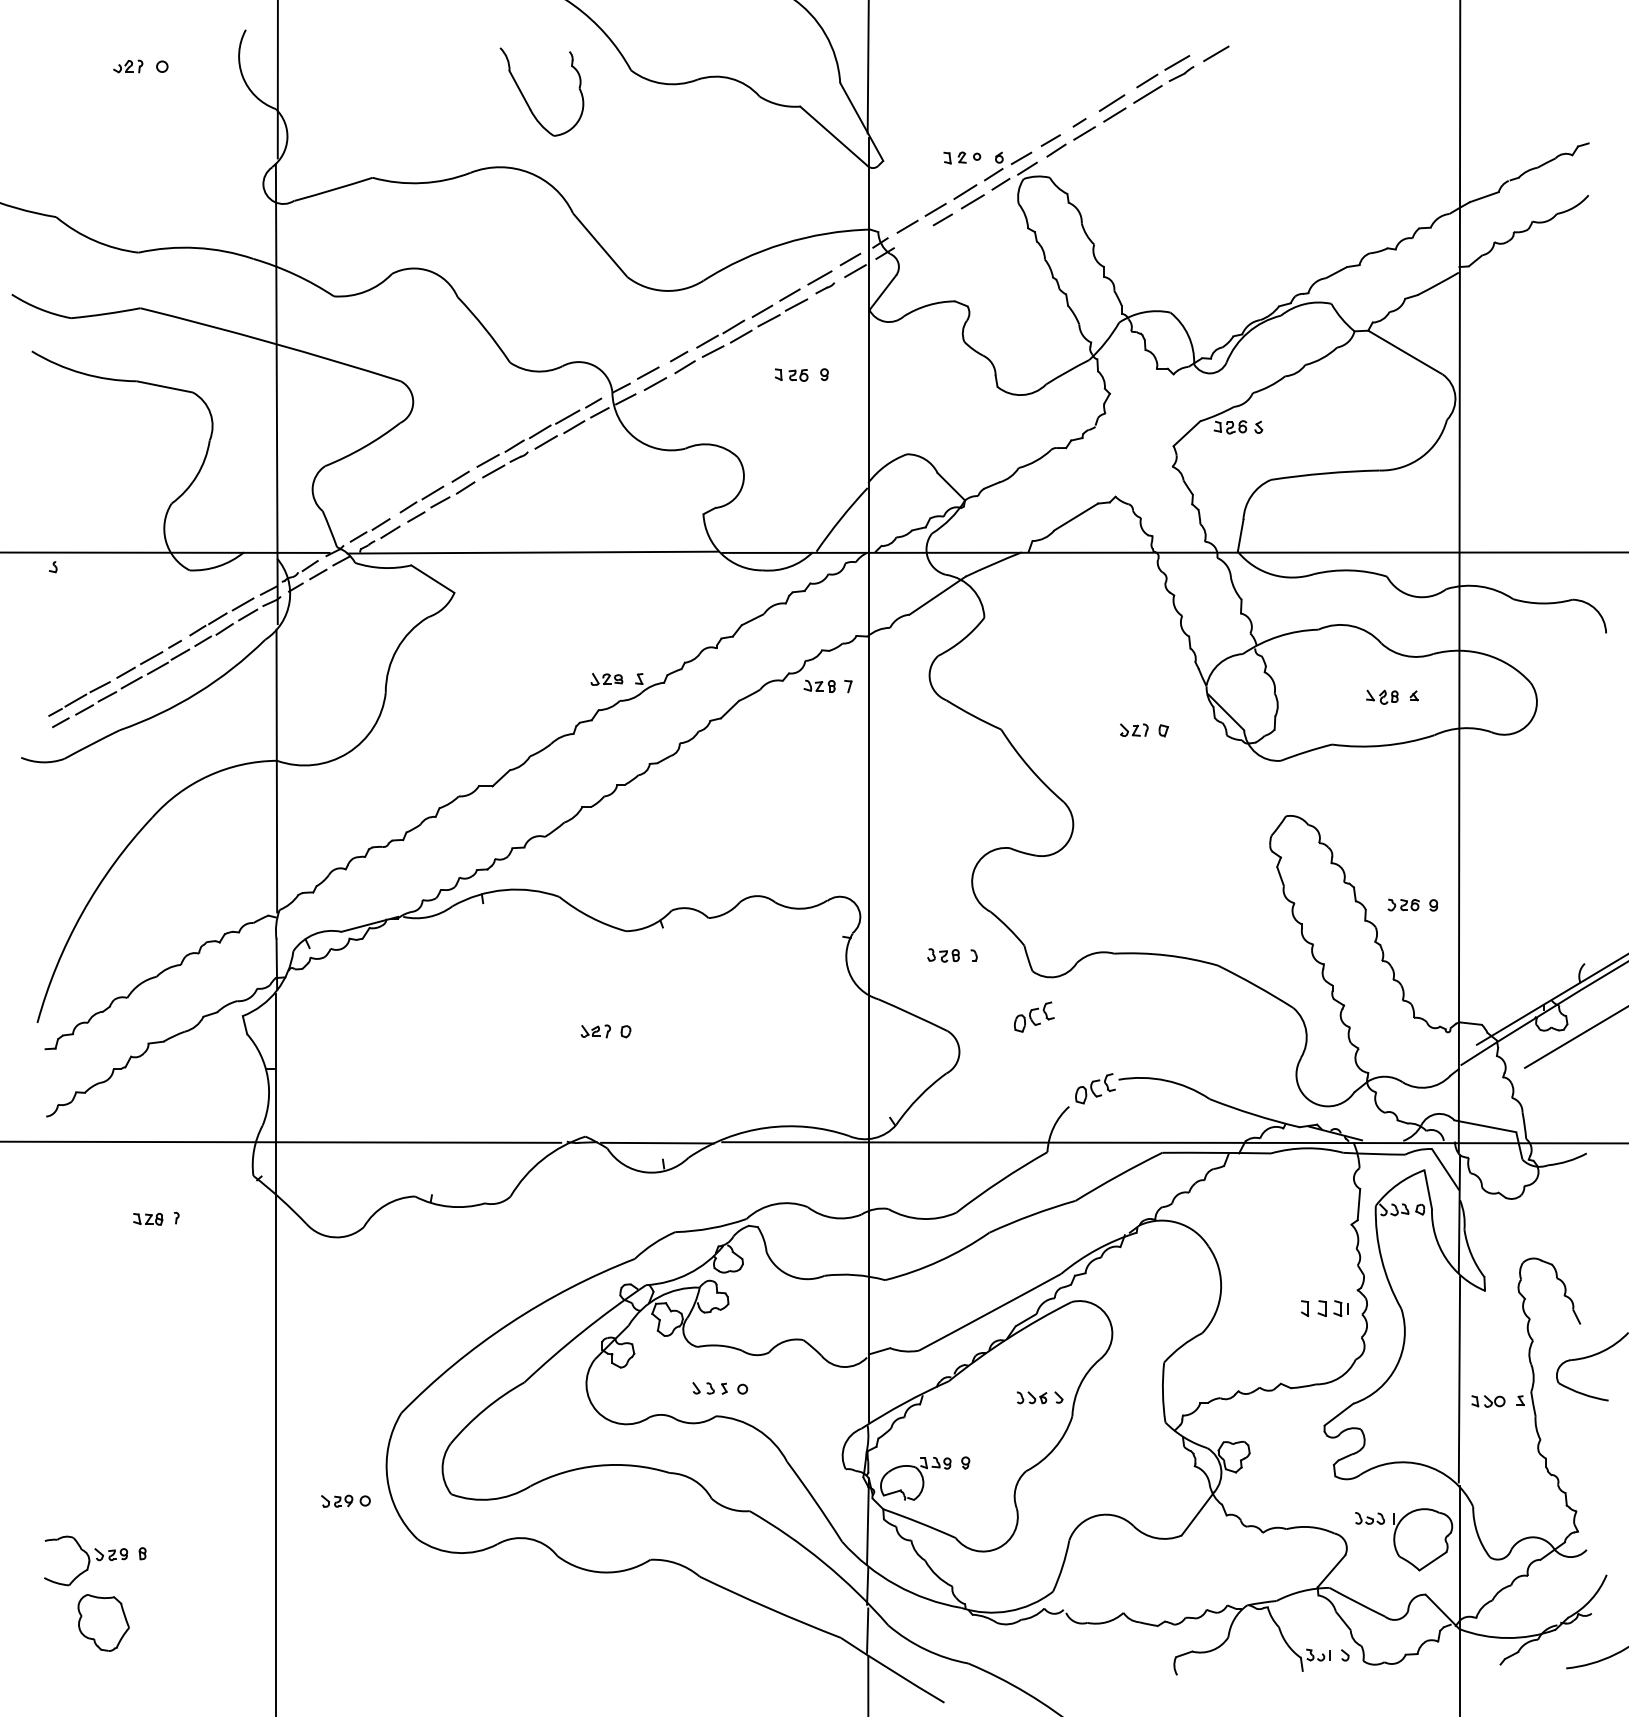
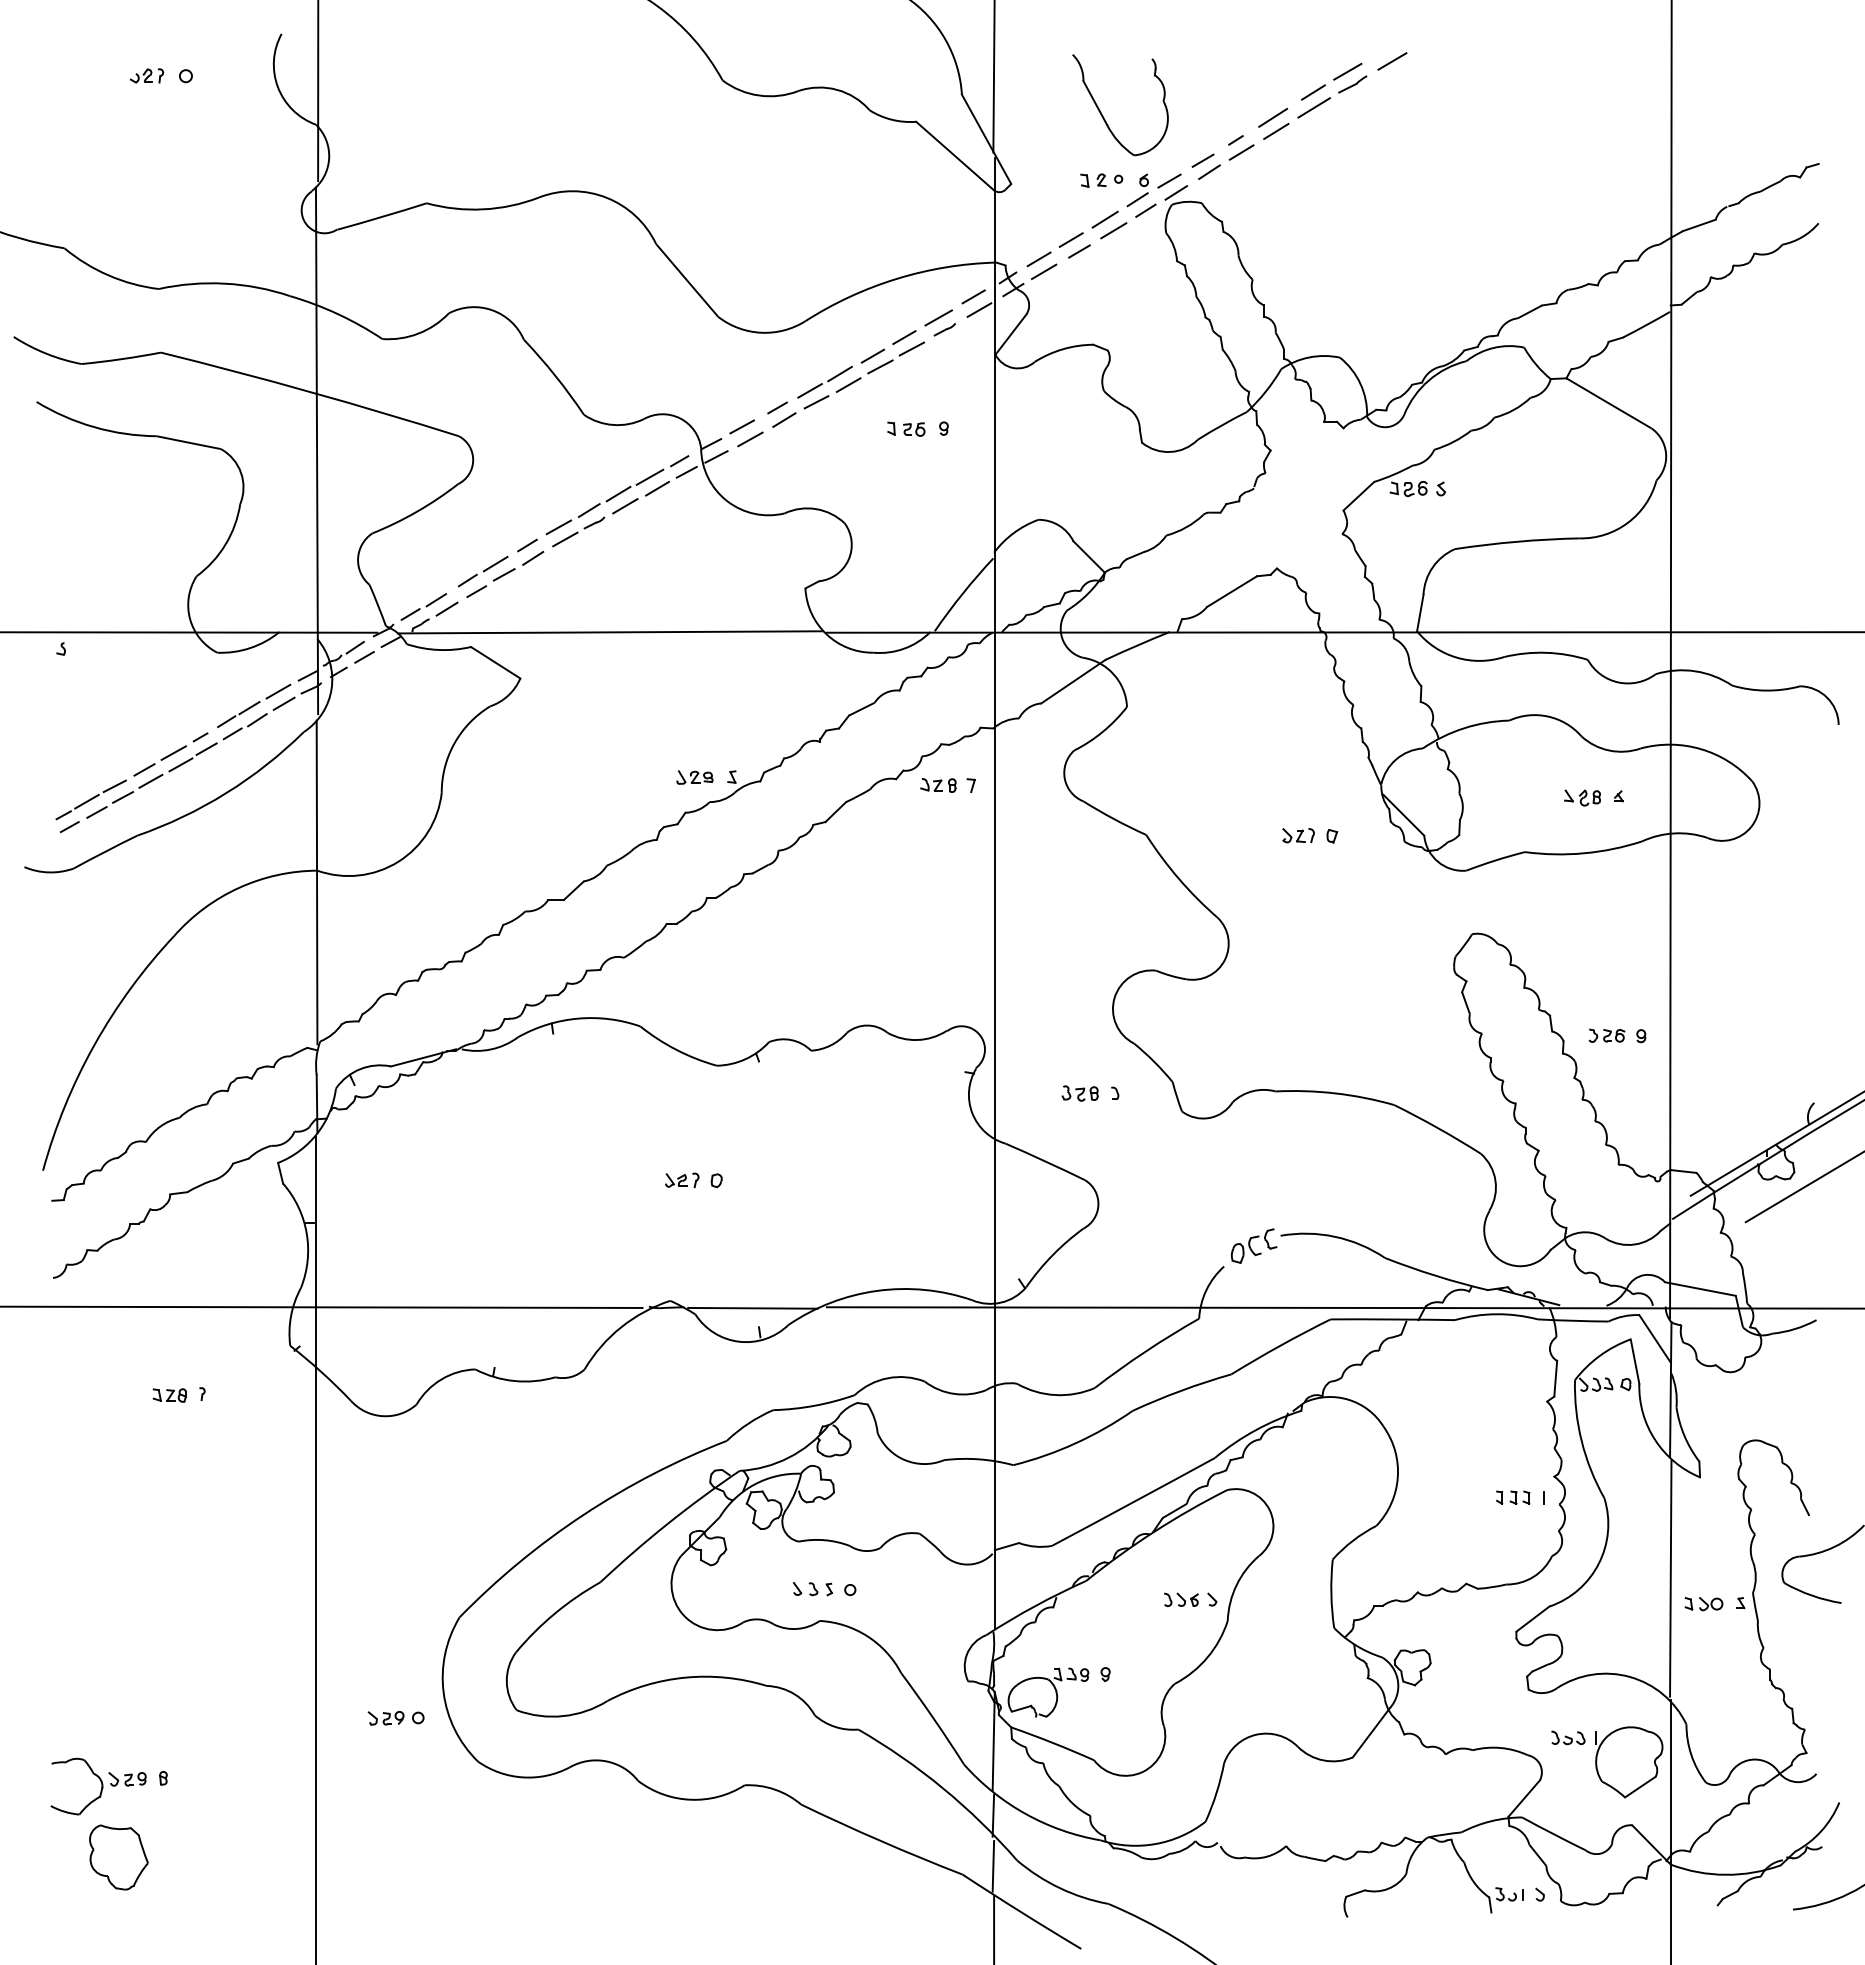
part: (527, 101) -> (1103, 115), moved
line: (911, 237) -> (1043, 271), added
part: (1034, 1016) -> (1184, 1163), removed
part: (1322, 1308) -> (1513, 1497), size x0.71

